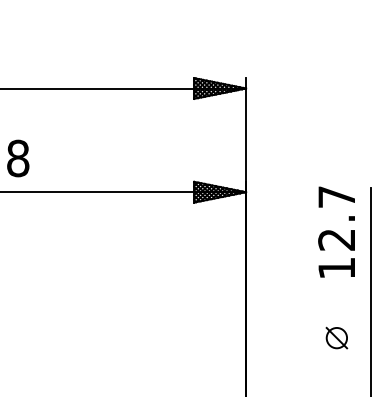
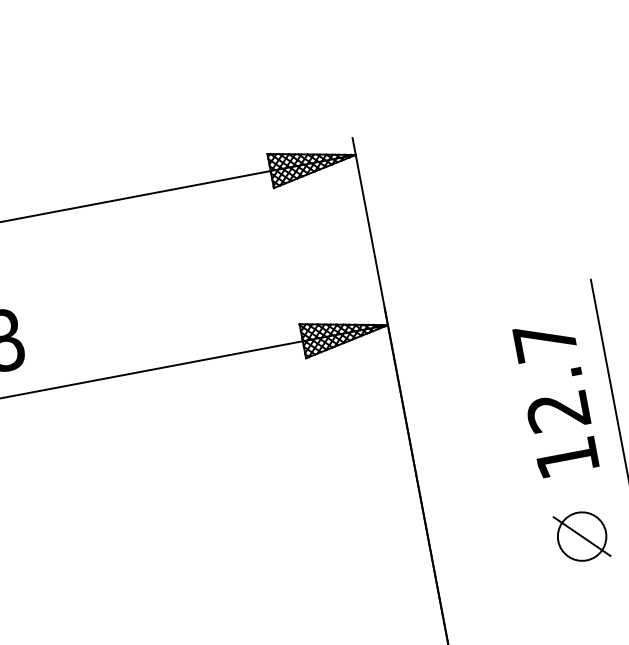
text: (336, 231) -> (555, 397), moved
part: (336, 337) -> (581, 535), size x1.43

